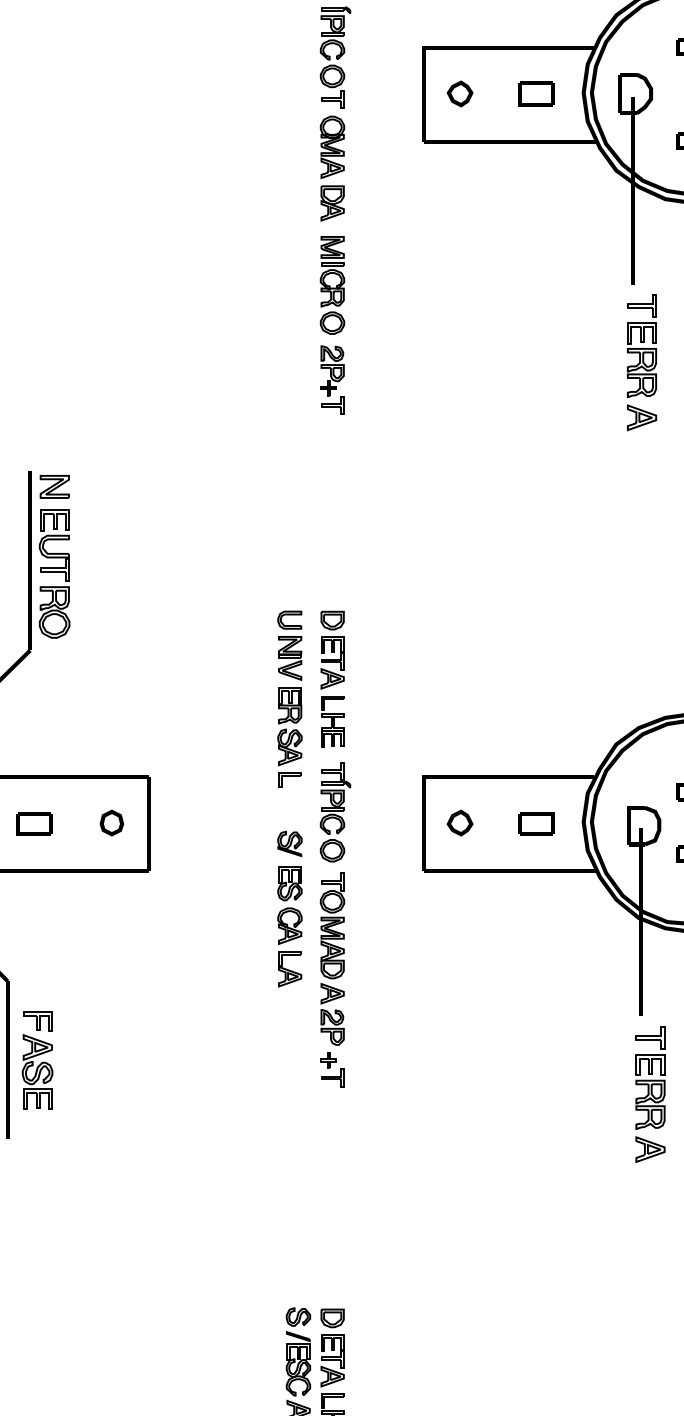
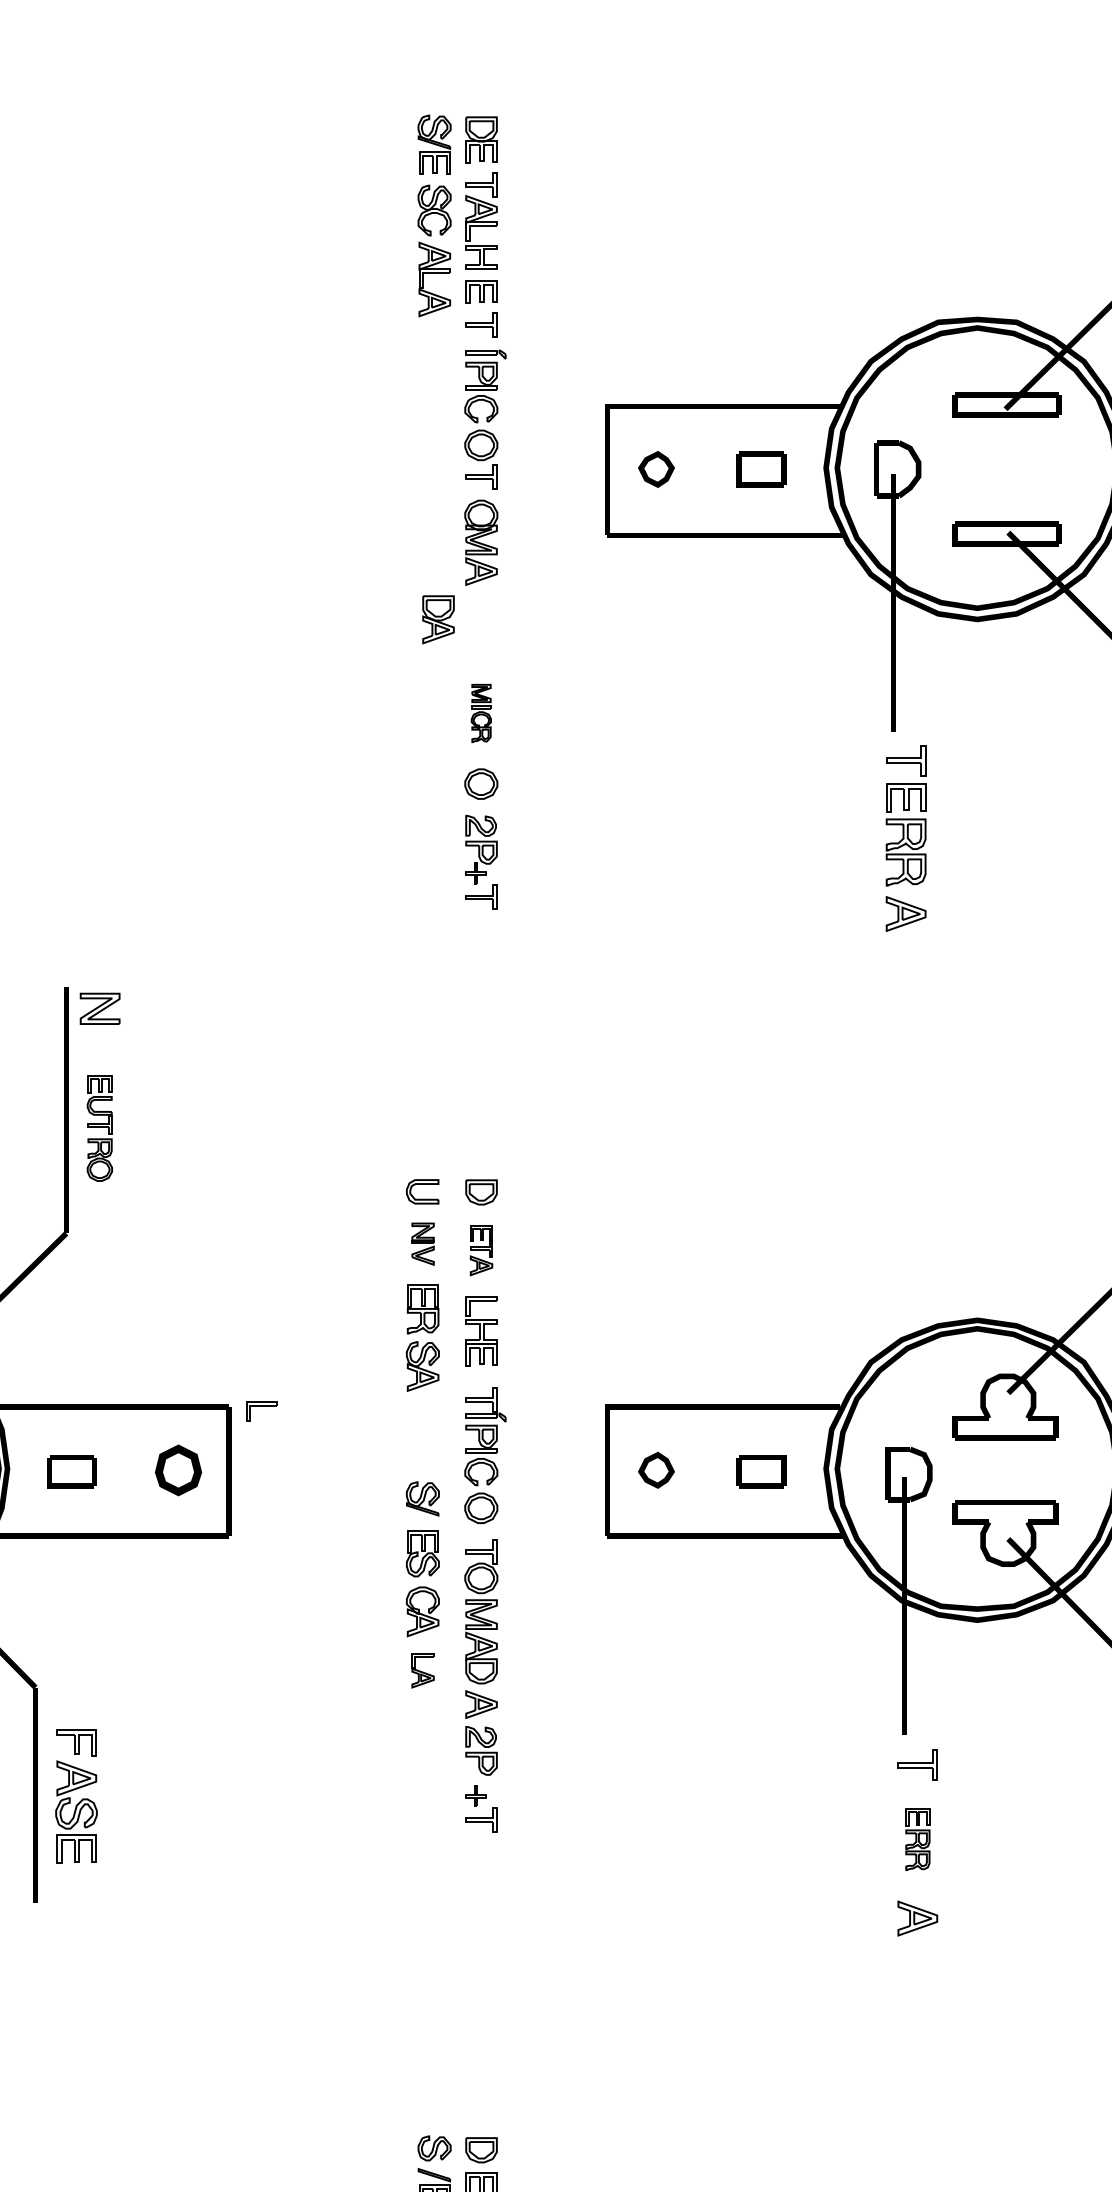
part: (332, 203) -> (438, 619), moved
part: (332, 271) -> (481, 713), size x0.6
part: (54, 574) -> (99, 1128), size x0.6
part: (289, 657) -> (422, 1243), size x0.7
part: (332, 662) -> (481, 1250), size x0.7
part: (289, 780) -> (261, 1411), moved
part: (111, 822) -> (178, 1469), size x1.4
part: (289, 968) -> (422, 1670), size x0.7
part: (650, 1092) -> (917, 1839), size x0.6

